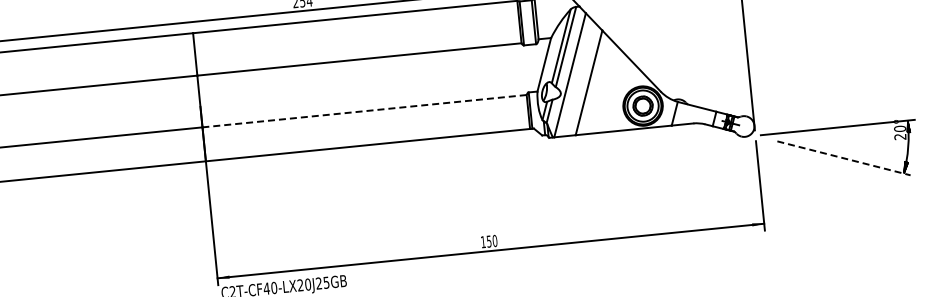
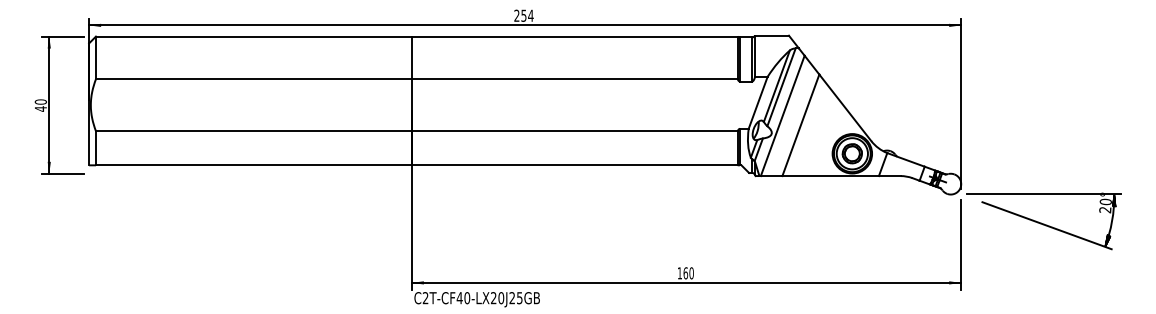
line: (364, 111) -> (574, 131), dashed -> solid
line: (844, 158) -> (1047, 225), dashed -> solid
text: (488, 241) -> (685, 273), 150 -> 160

